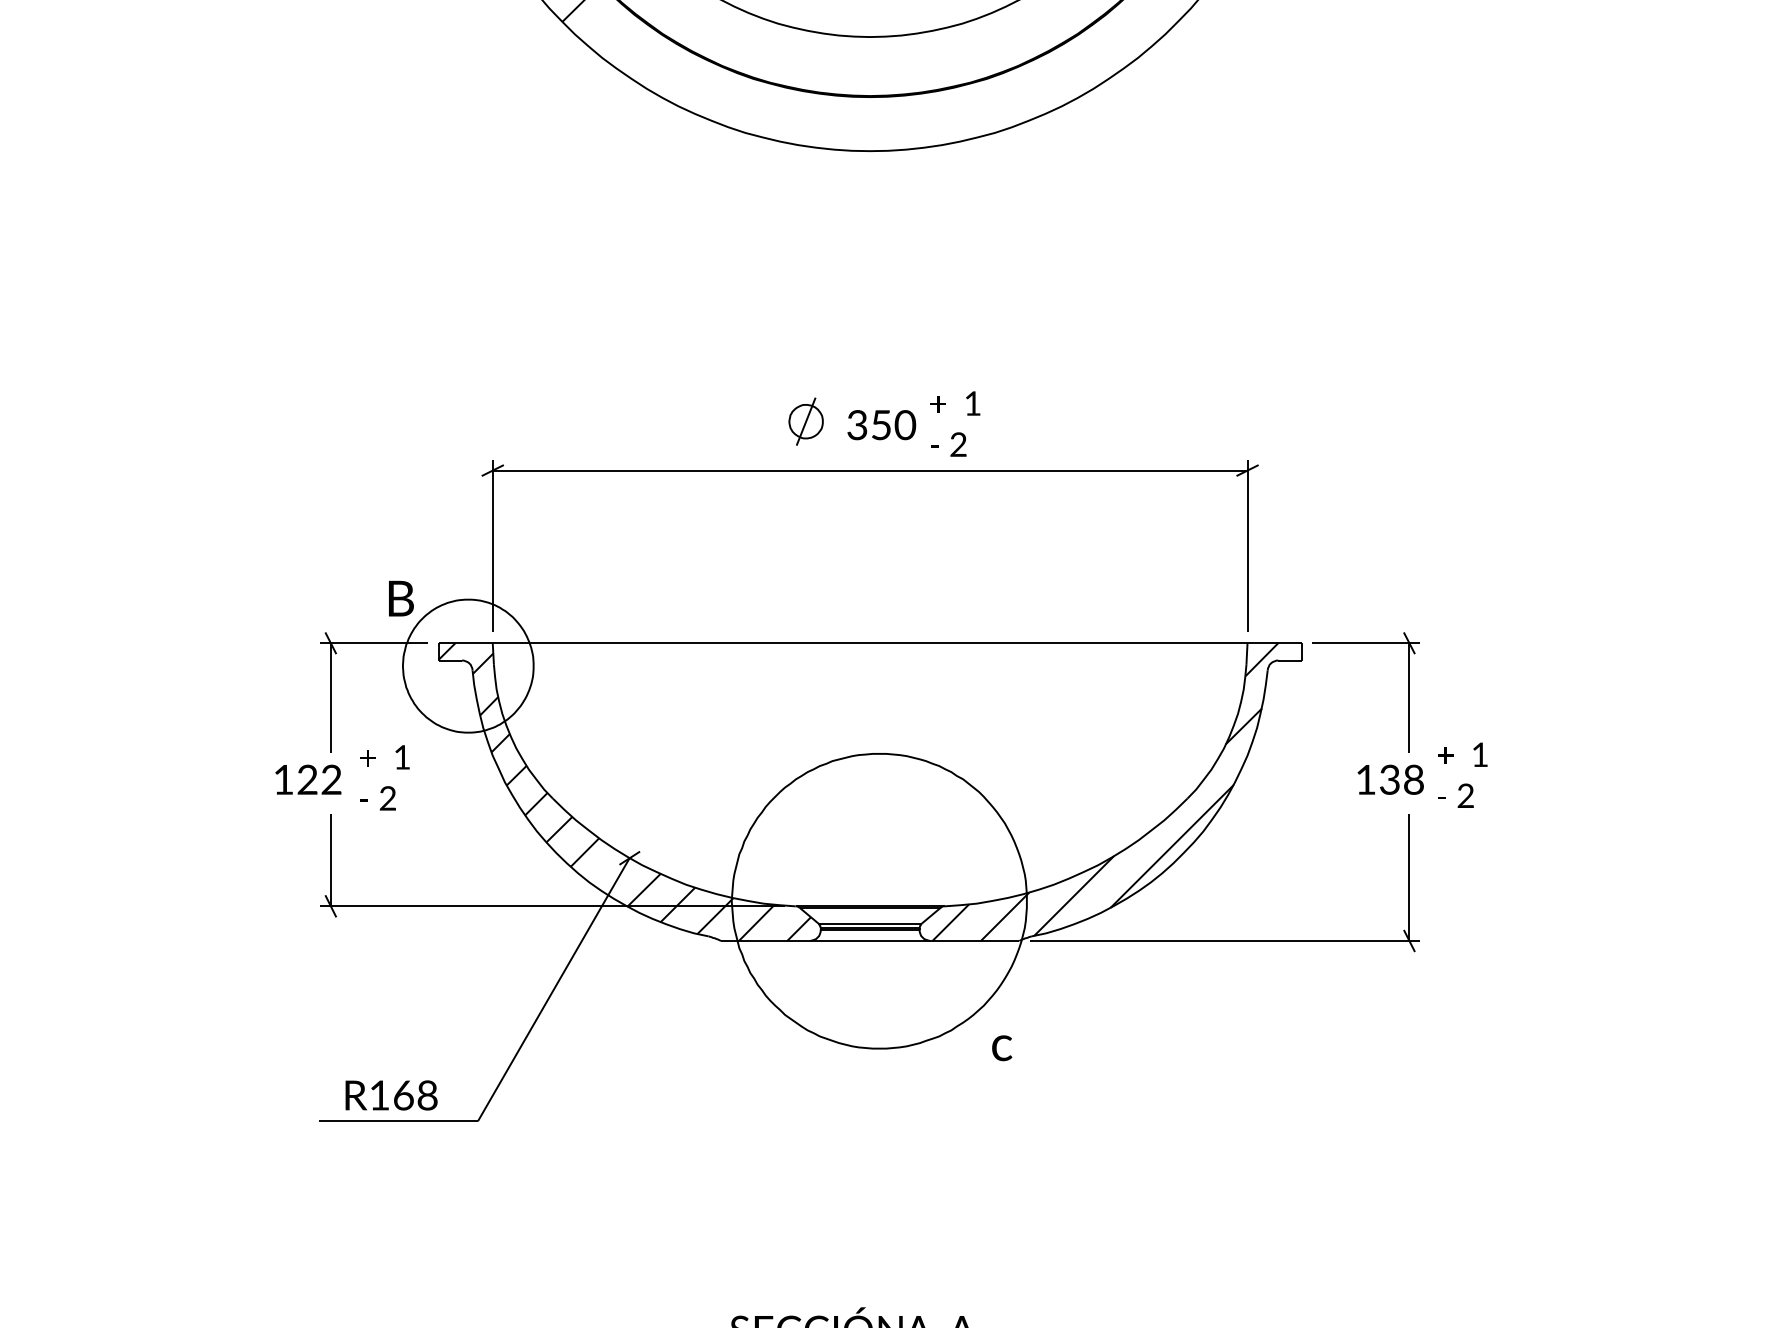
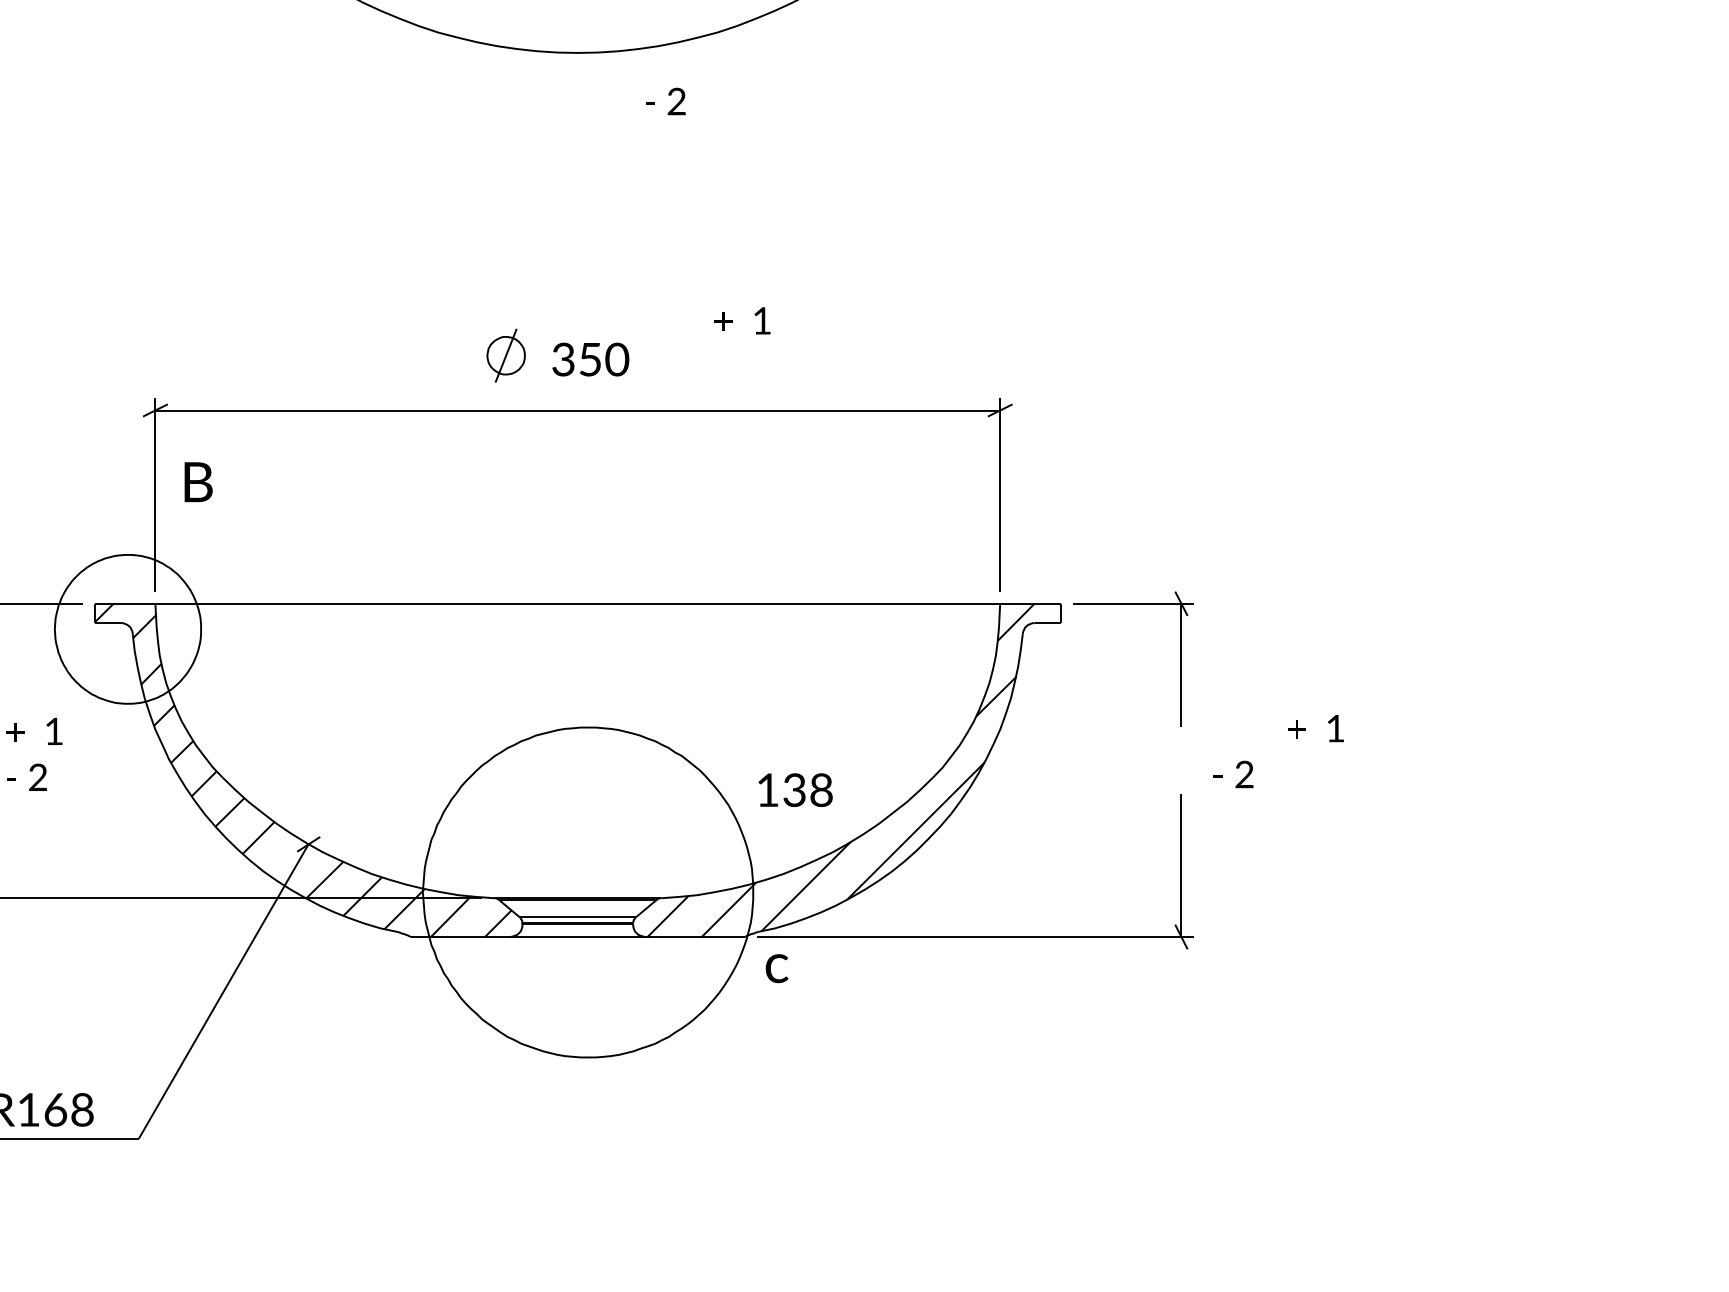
text: (955, 403) -> (742, 320), moved
text: (948, 444) -> (665, 101), moved
text: (401, 598) -> (198, 482), moved
text: (1462, 754) -> (1315, 728), moved
text: (1390, 779) -> (795, 789), moved
text: (1002, 1048) -> (777, 968), moved

